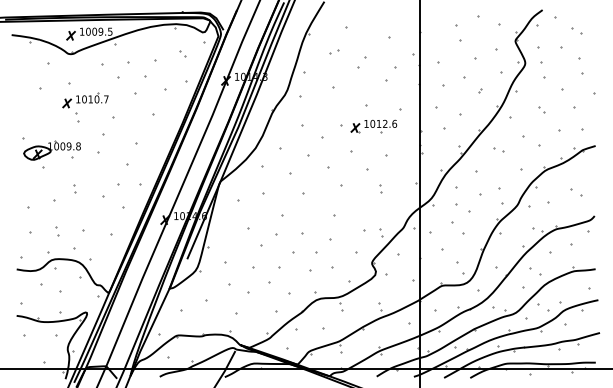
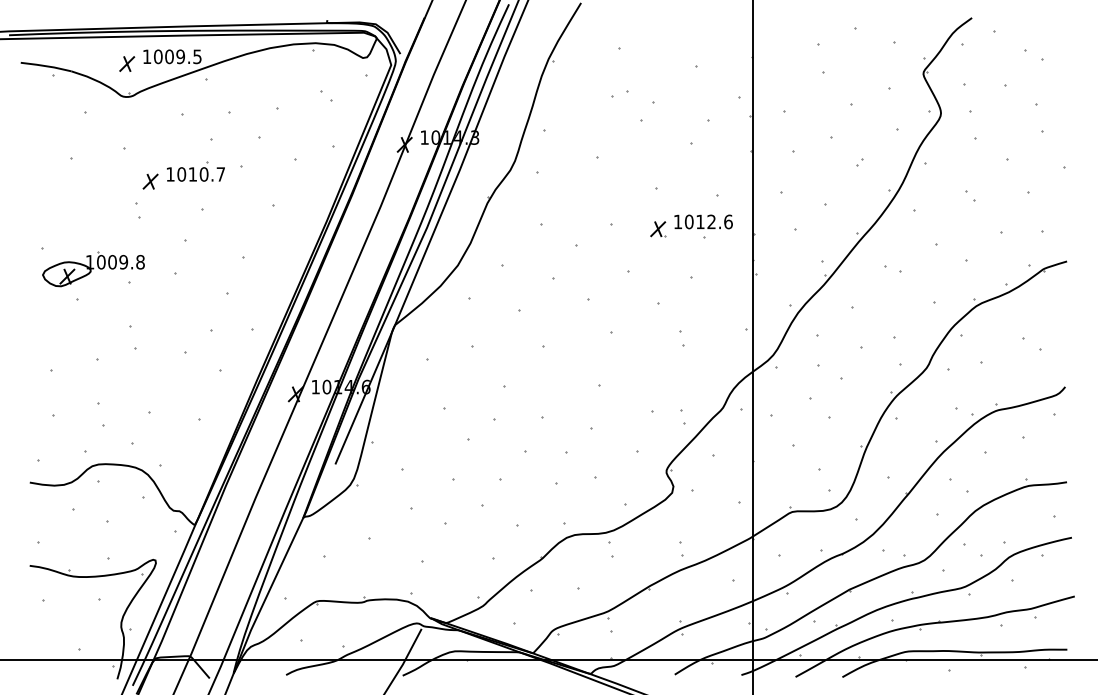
part: (334, 51) -> (620, 93), moved
part: (85, 100) -> (183, 176), moved
part: (373, 126) -> (690, 226), moved
part: (74, 188) -> (133, 337), size x1.6
part: (57, 231) -> (102, 414), size x1.6

